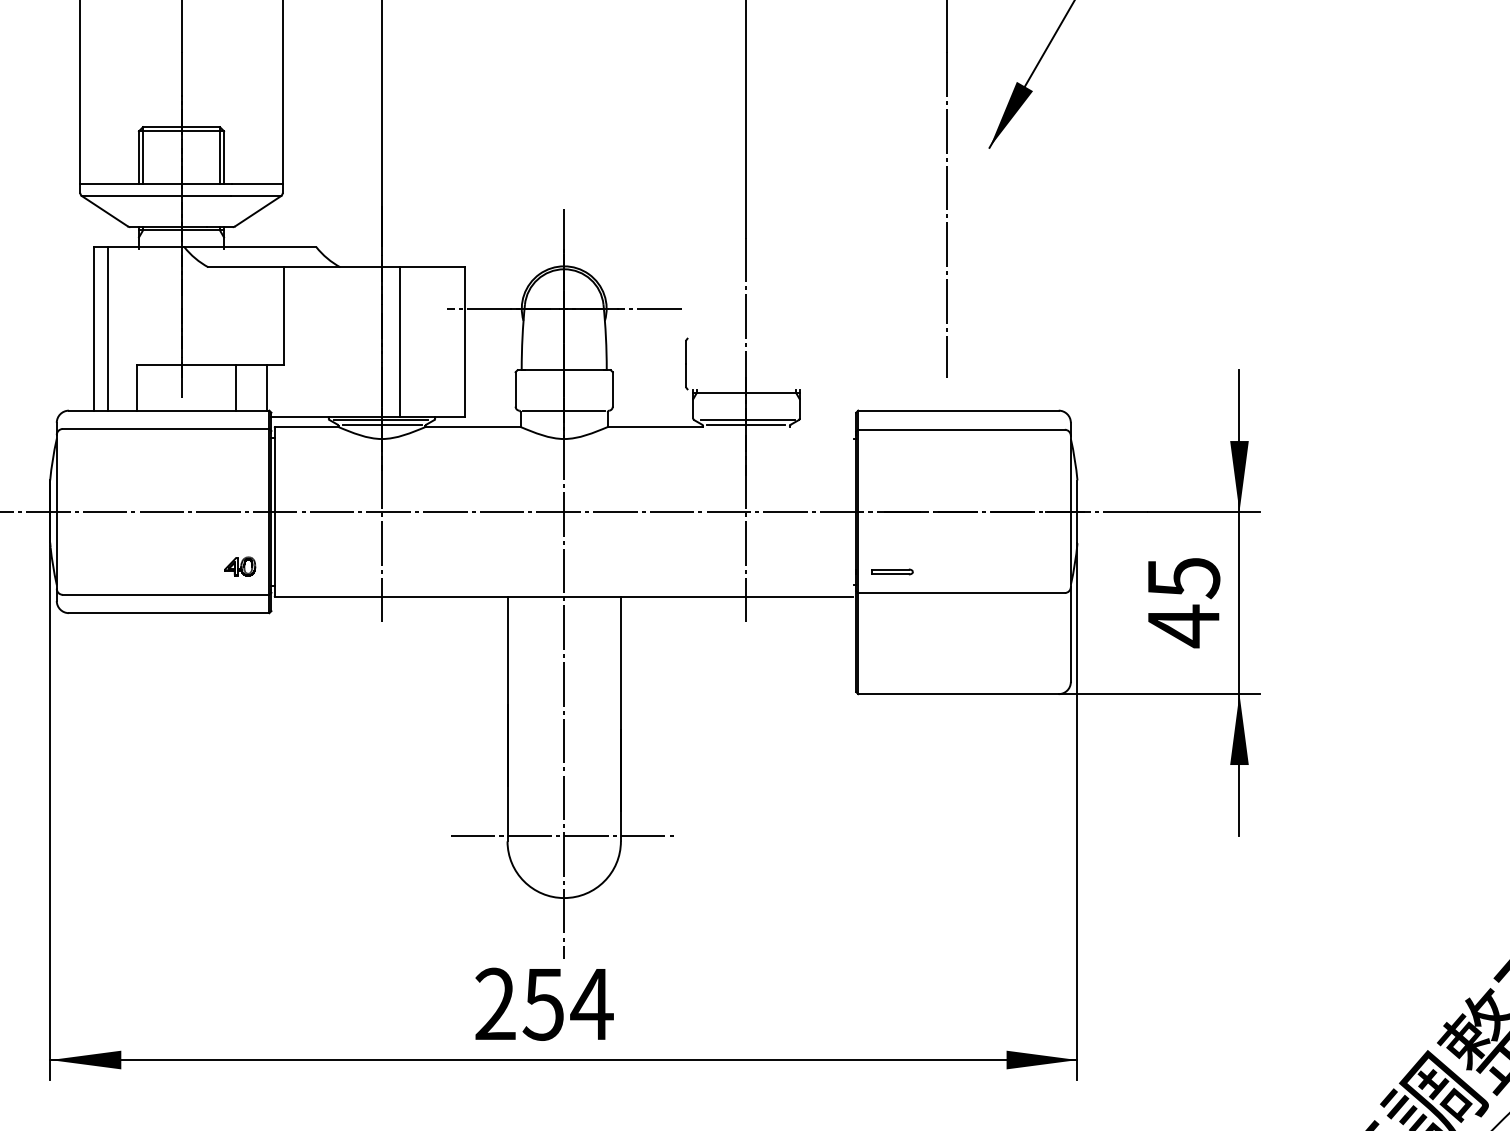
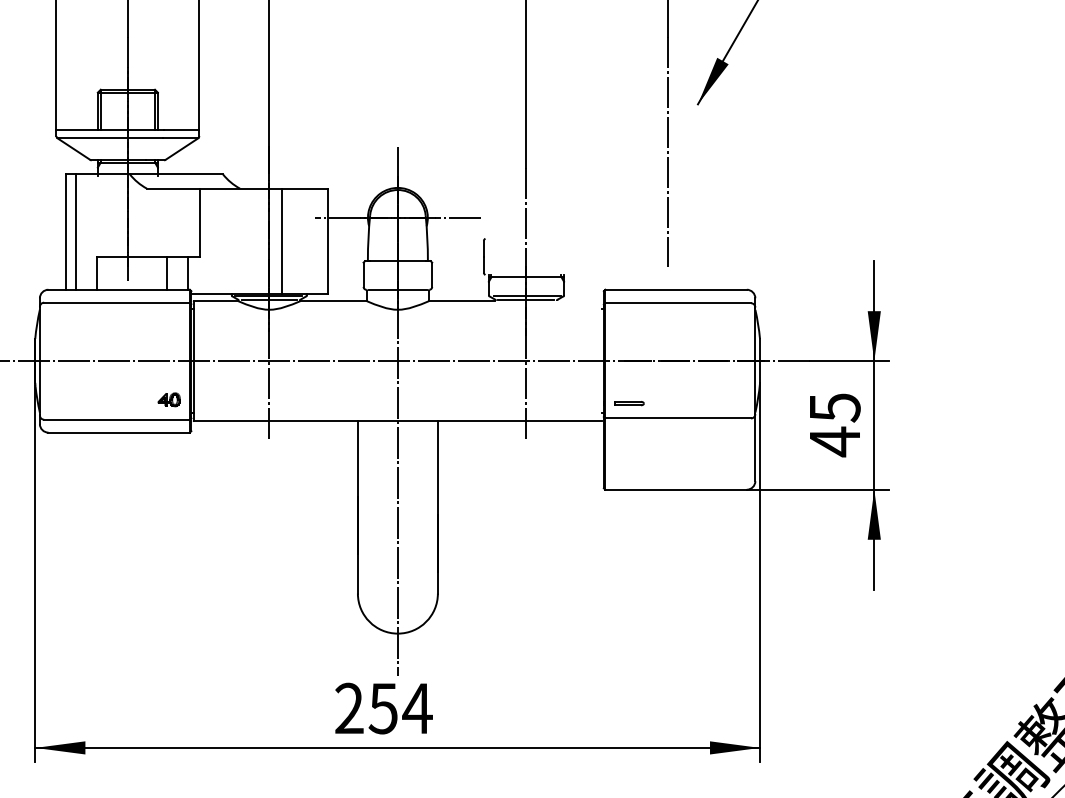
line: (563, 835) -> (397, 589), removed

